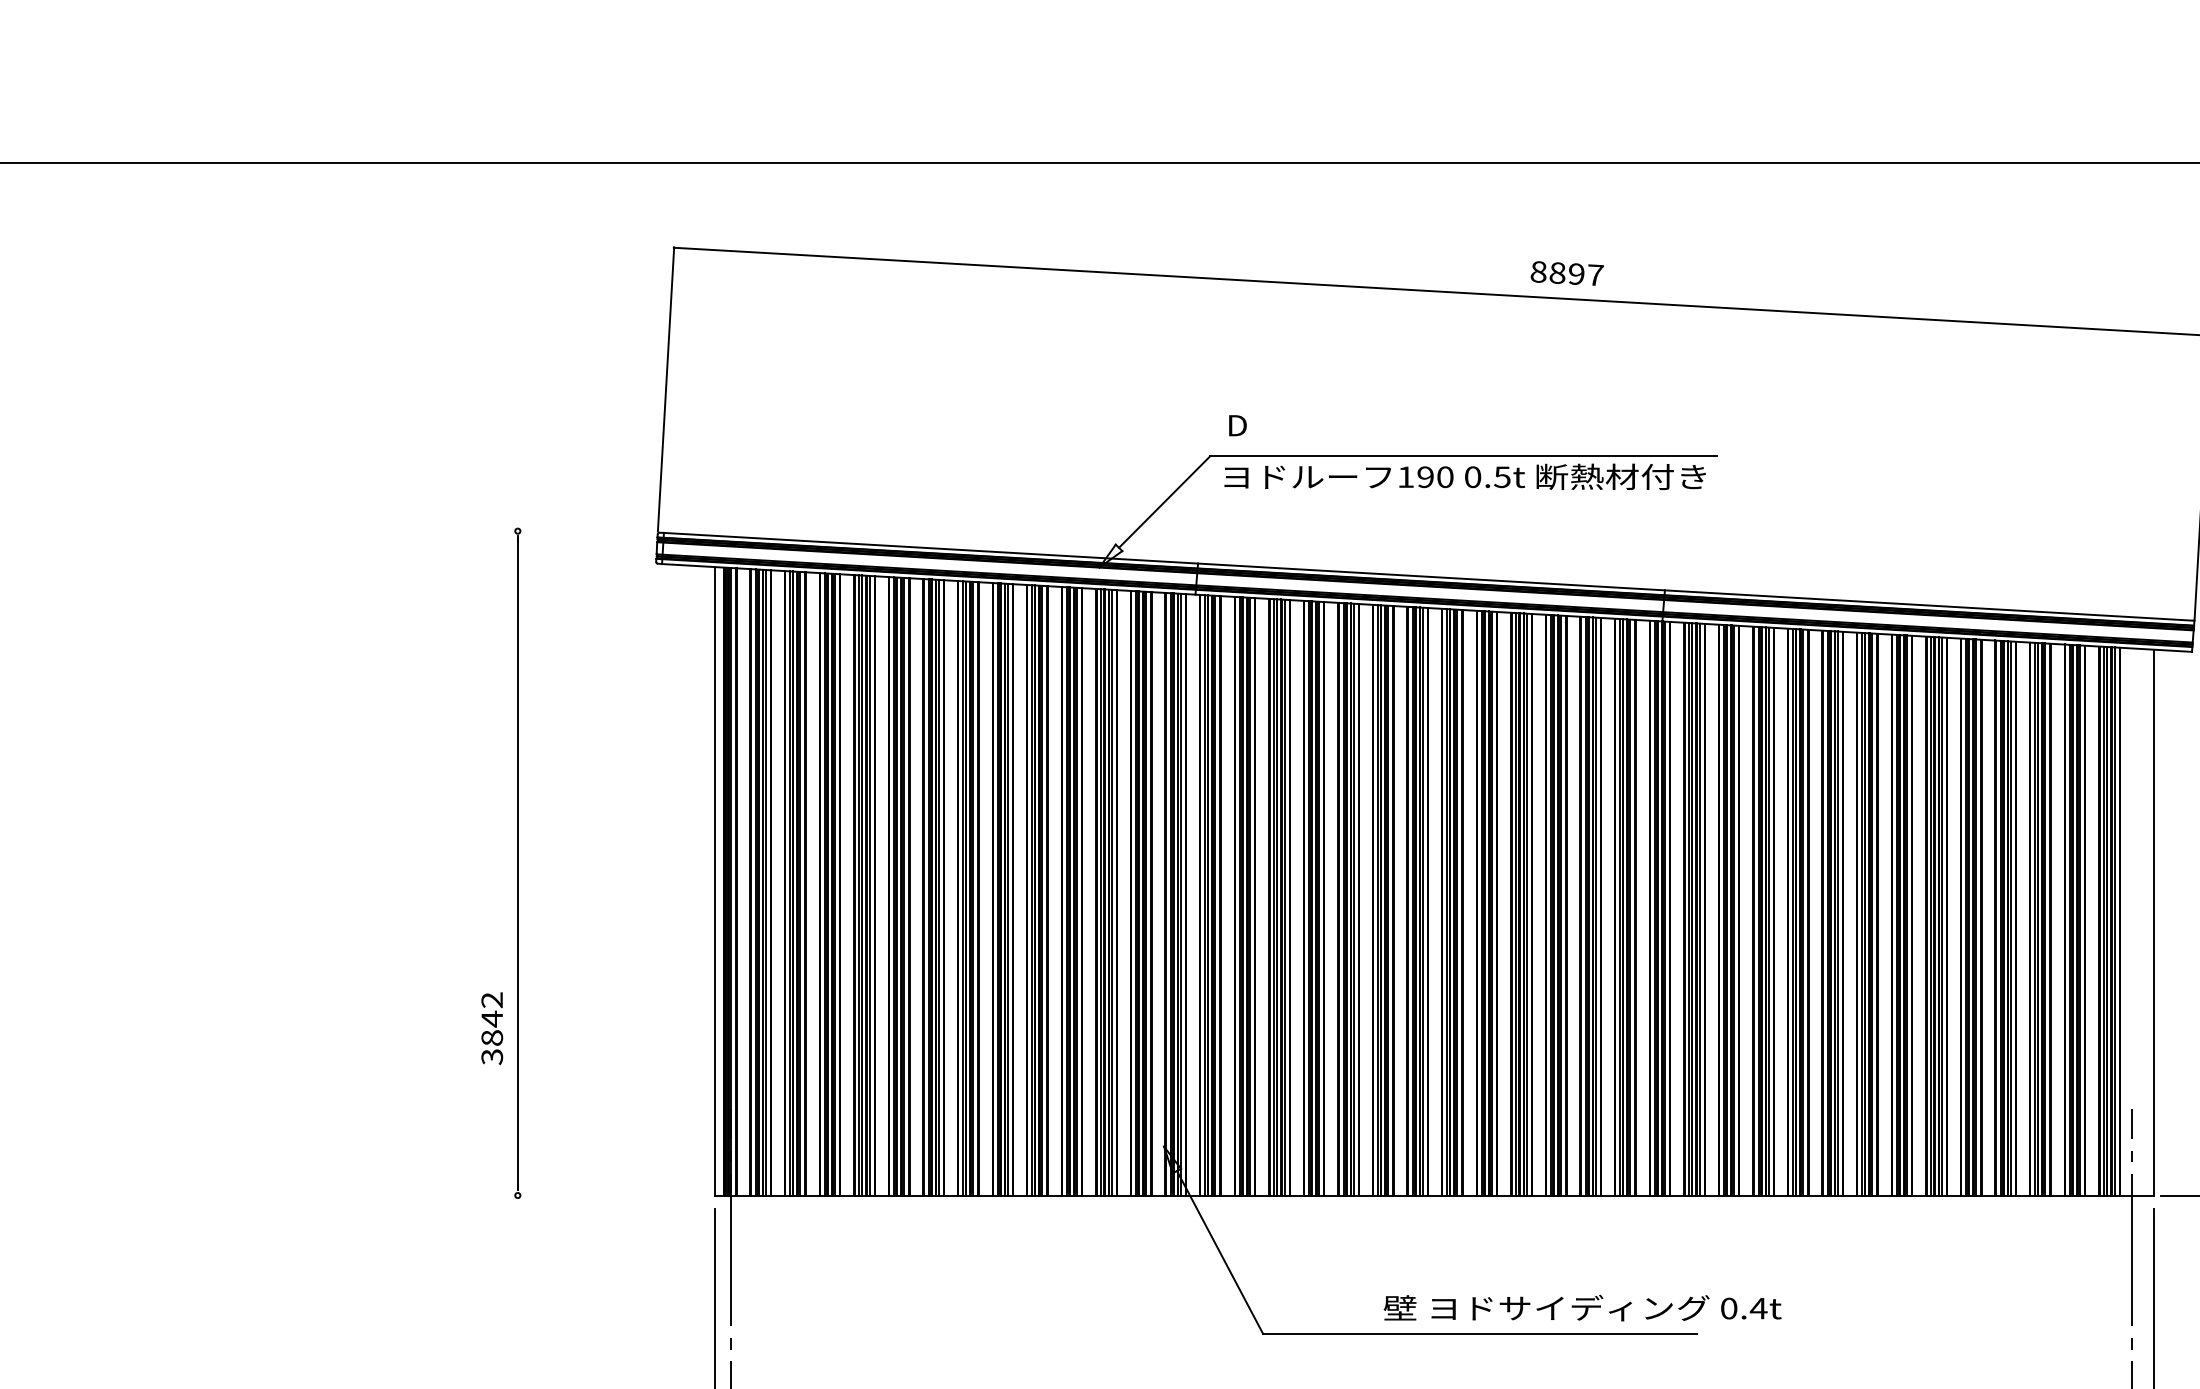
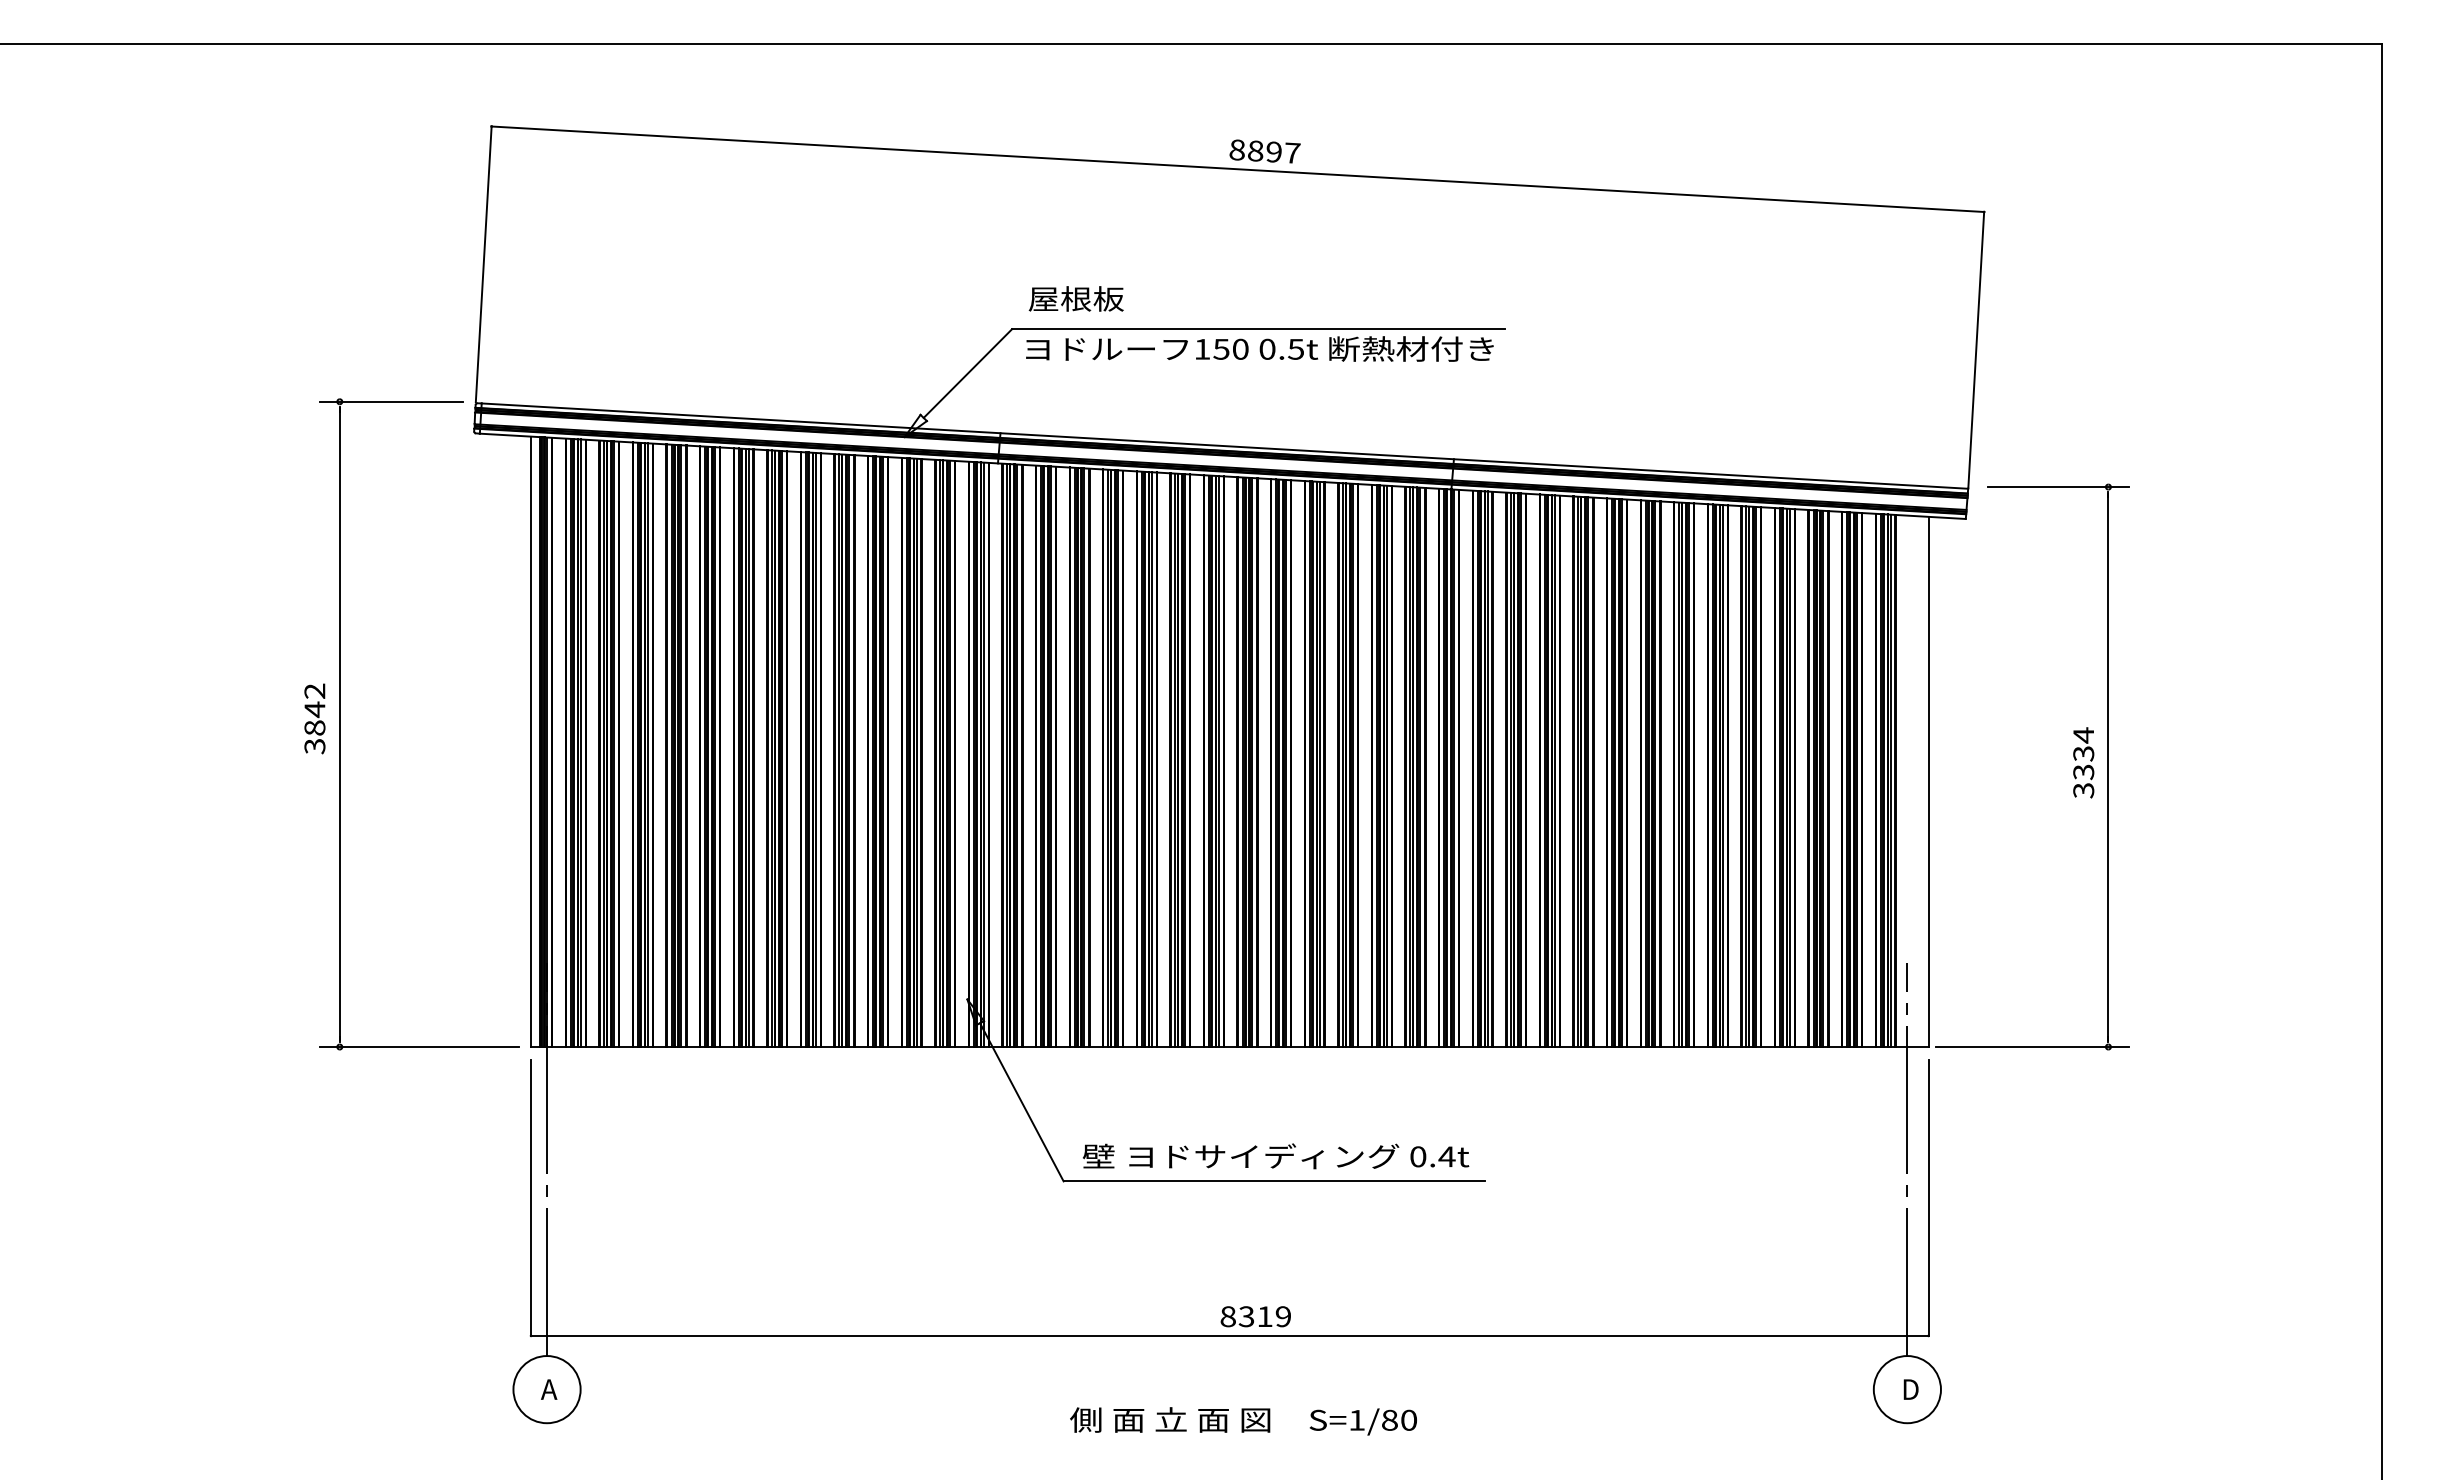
text: (1566, 273) -> (1264, 151), moved
text: (1275, 424) -> (1075, 298), D -> 屋根板
text: (1425, 476) -> (1221, 348), 190 -> 150
line: (571, 530) -> (391, 401), added
text: (491, 1028) -> (314, 718), moved
line: (598, 1196) -> (418, 1047), added
text: (1582, 1308) -> (1275, 1156), moved

